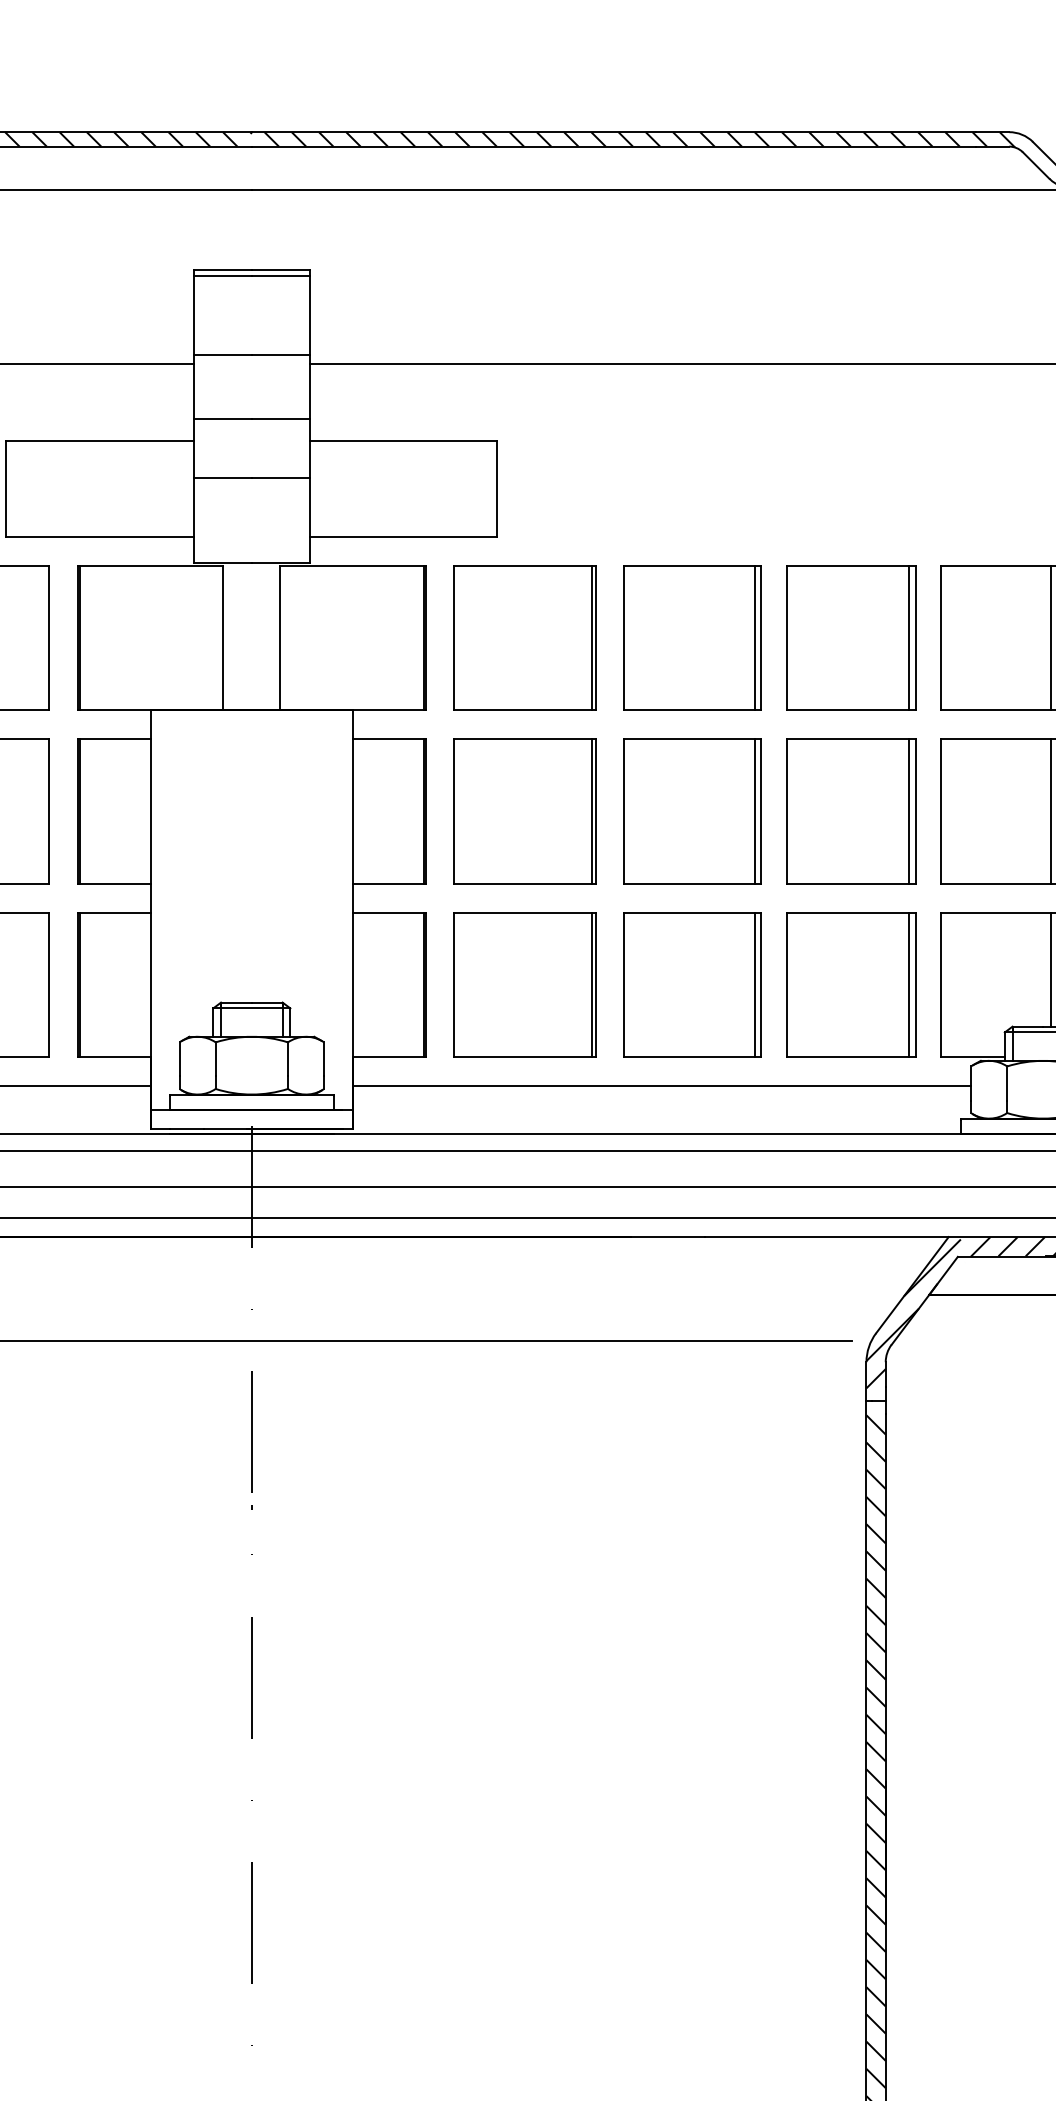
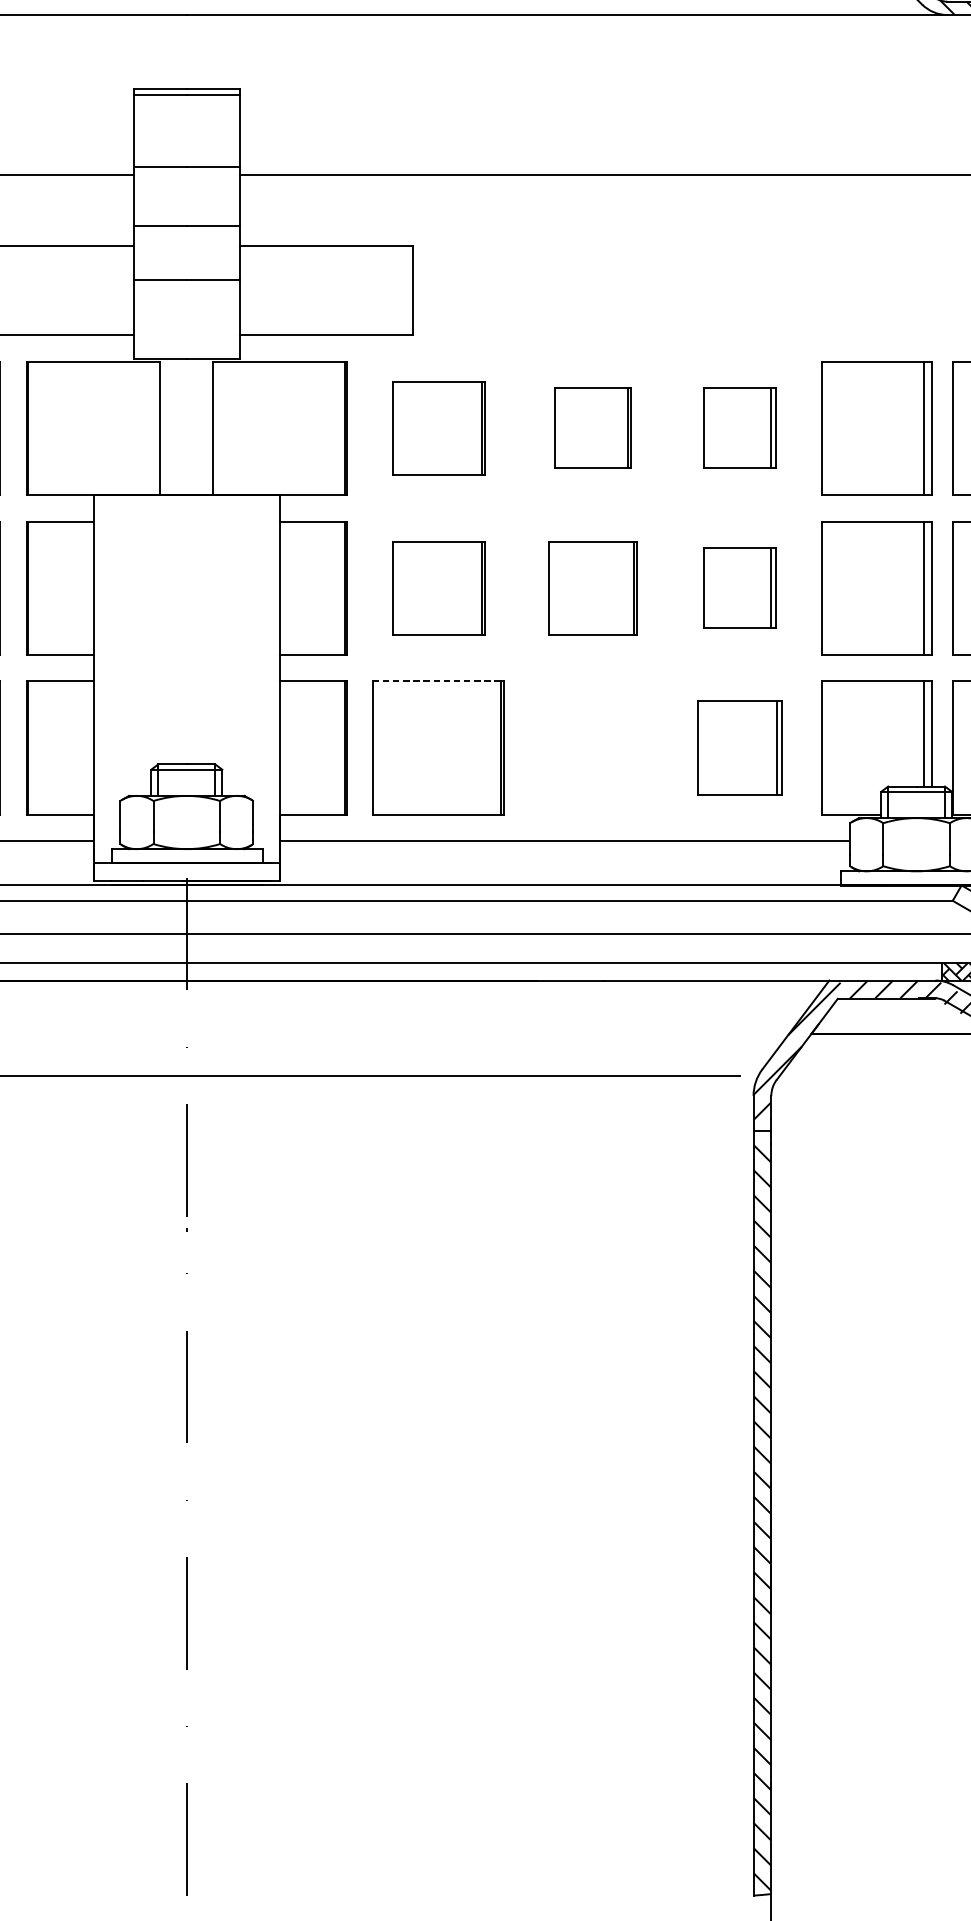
part: (524, 637) -> (438, 427), size x0.7
part: (692, 637) -> (593, 427), size x0.6
part: (851, 637) -> (739, 427), size x0.6
part: (524, 811) -> (438, 588), size x0.7
part: (692, 811) -> (593, 588), size x0.7
part: (851, 811) -> (739, 588), size x0.6
line: (522, 912) -> (436, 681), solid -> dashed
part: (692, 984) -> (593, 747), removed
part: (851, 984) -> (739, 747), size x0.7

